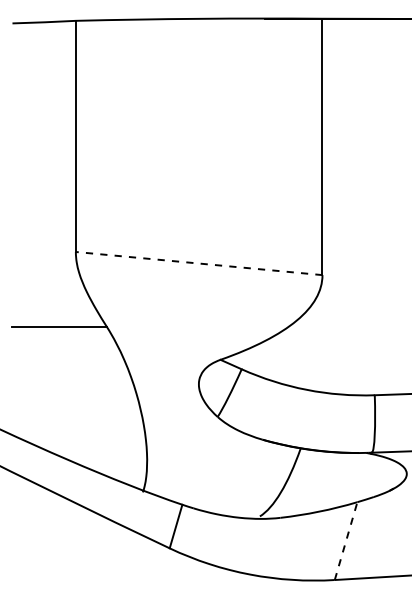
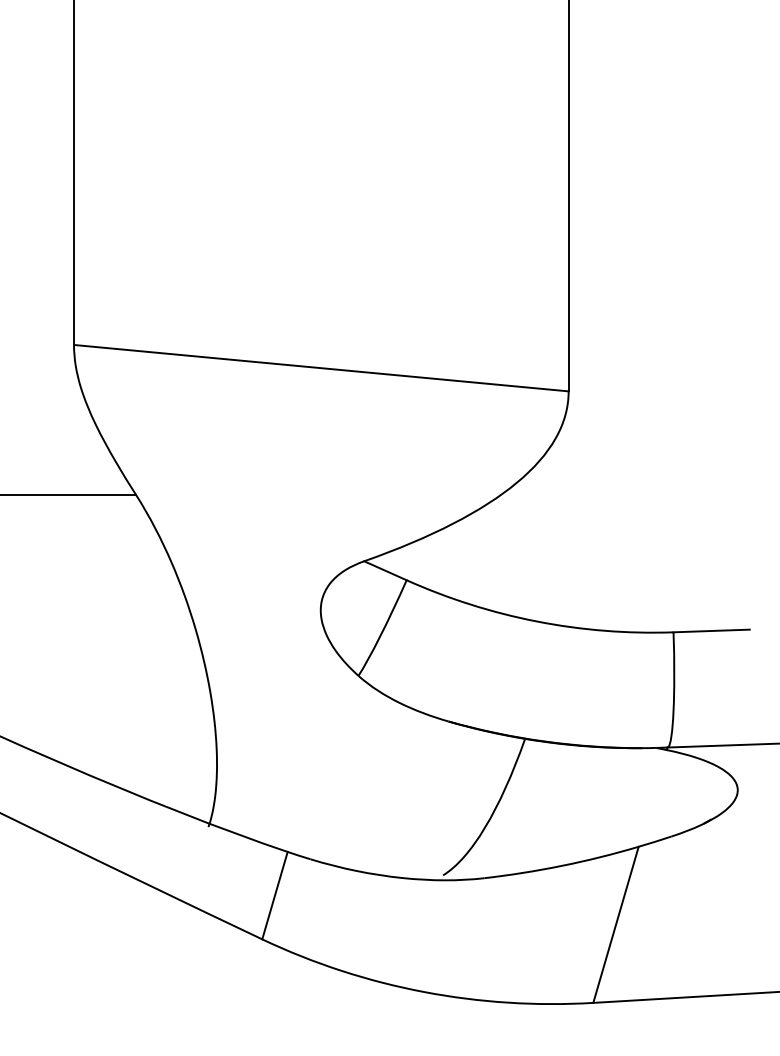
line: (199, 263) -> (321, 368), dashed -> solid
line: (346, 541) -> (616, 925), dashed -> solid

